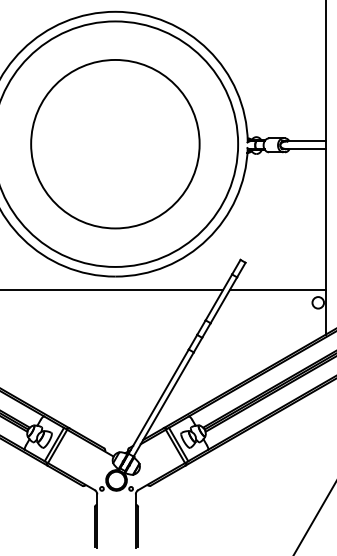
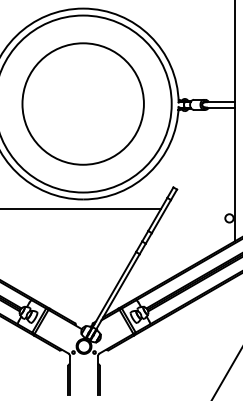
line: (277, 289) -> (200, 208), removed

